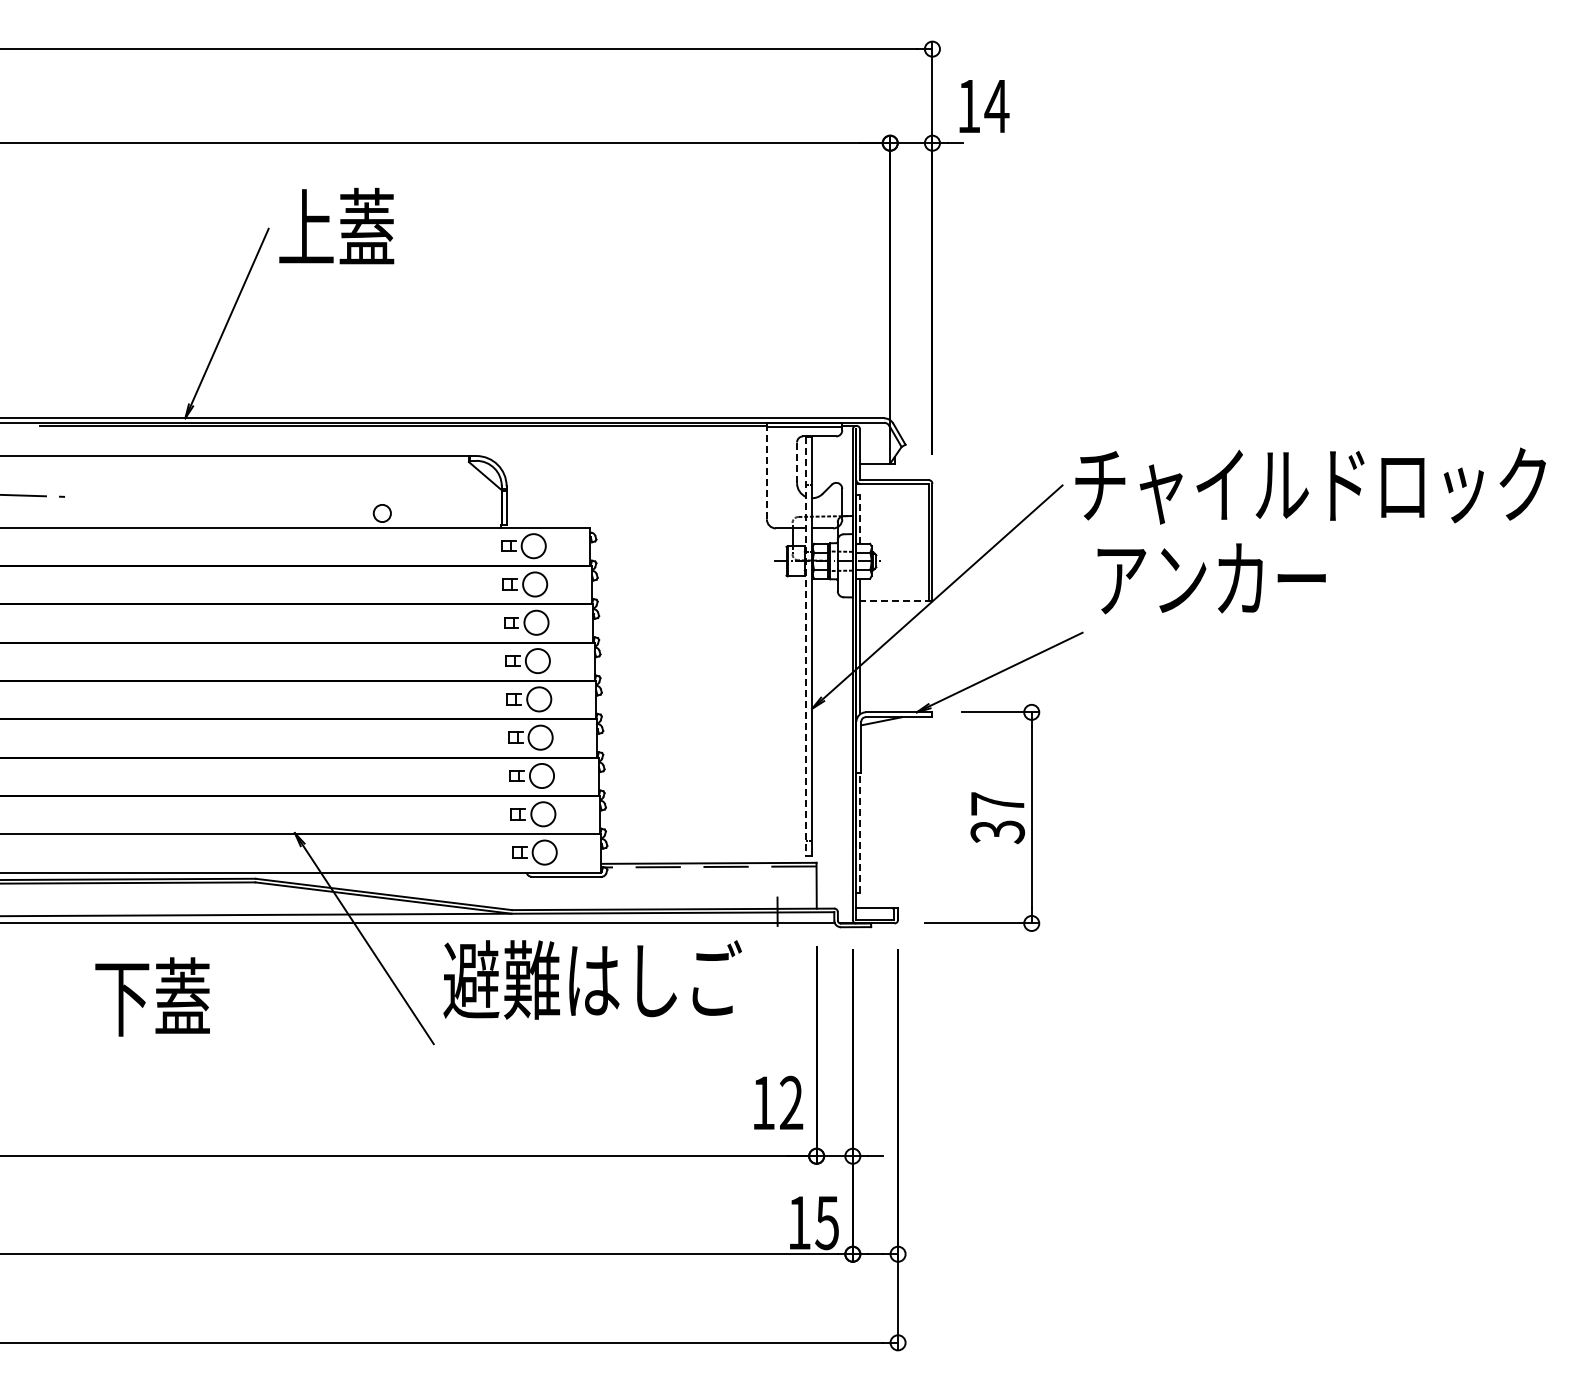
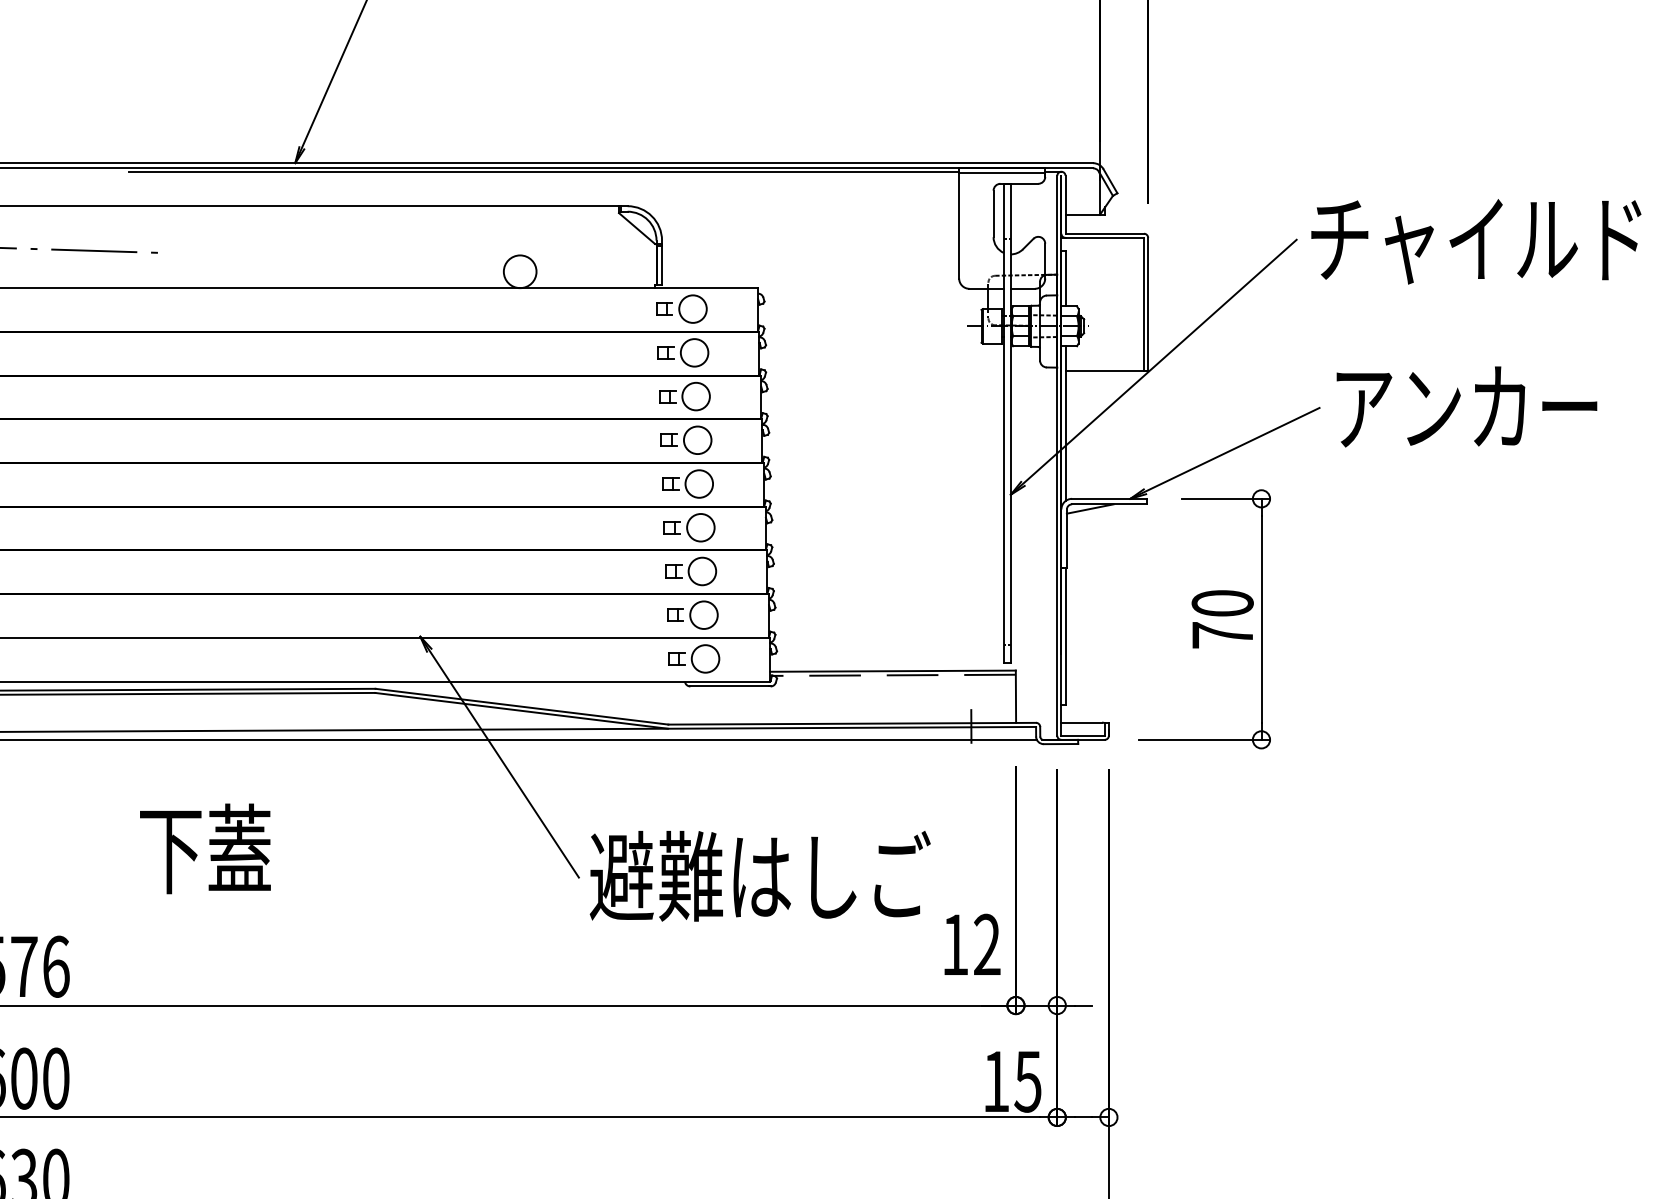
line: (797, 462) -> (994, 213), dashed -> solid
line: (766, 470) -> (958, 222), dashed -> solid
circle: (382, 513) -> (520, 271), size x1.67
line: (860, 519) -> (1066, 278), dashed -> solid
text: (1211, 578) -> (1466, 406), moved
line: (895, 600) -> (1105, 371), dashed -> solid
line: (806, 646) -> (1004, 423), dashed -> solid
text: (997, 818) -> (1222, 620), 37 -> 70
line: (860, 832) -> (1066, 635), dashed -> solid
text: (592, 979) -> (760, 875), moved
text: (152, 996) -> (205, 848), moved

